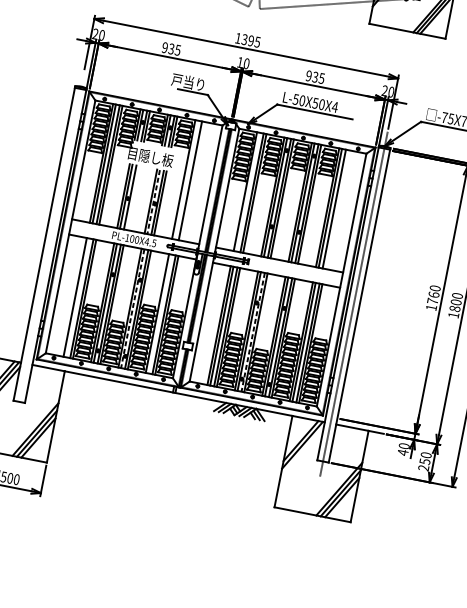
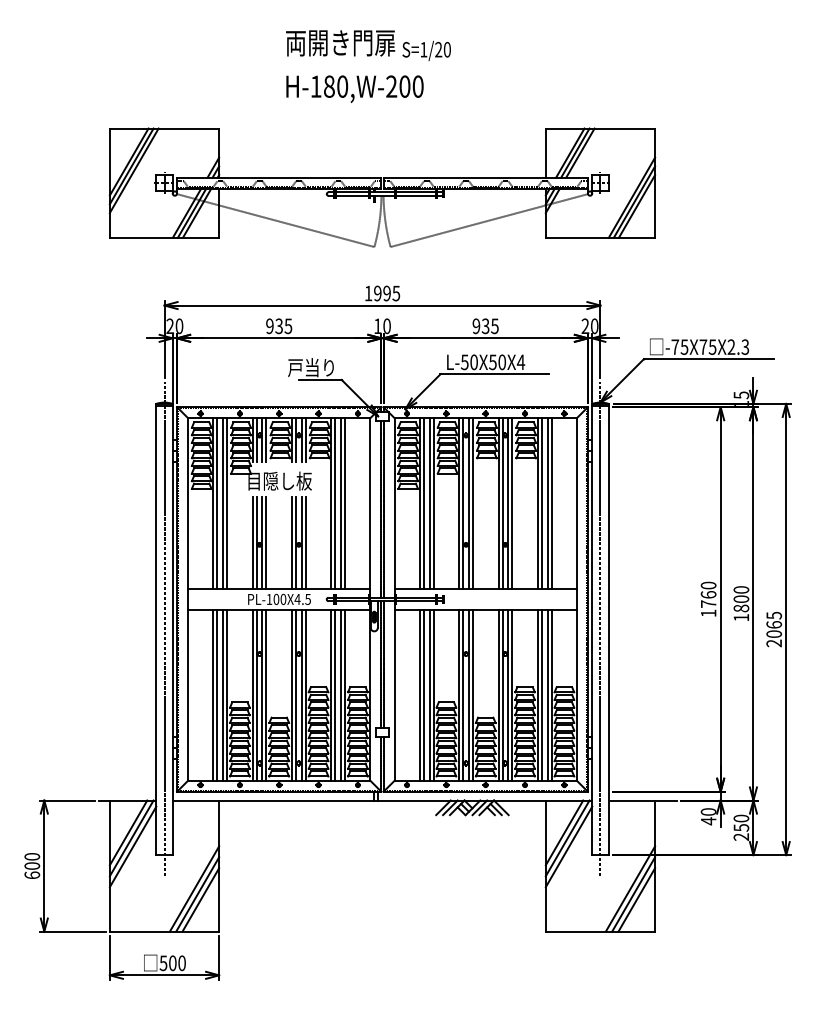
text: (244, 39) -> (377, 293), 1395 -> 1995
line: (186, 180) -> (335, 503), added
line: (193, 181) -> (345, 503), added
line: (247, 192) -> (423, 503), added
line: (133, 197) -> (266, 542), added
line: (153, 202) -> (296, 542), dashed -> solid
line: (337, 209) -> (551, 503), added
line: (50, 244) -> (164, 629), added
line: (78, 297) -> (217, 695), added
line: (132, 309) -> (296, 696), dashed -> solid
line: (160, 314) -> (335, 695), added
line: (252, 332) -> (468, 696), dashed -> solid
line: (301, 451) -> (568, 846), added

